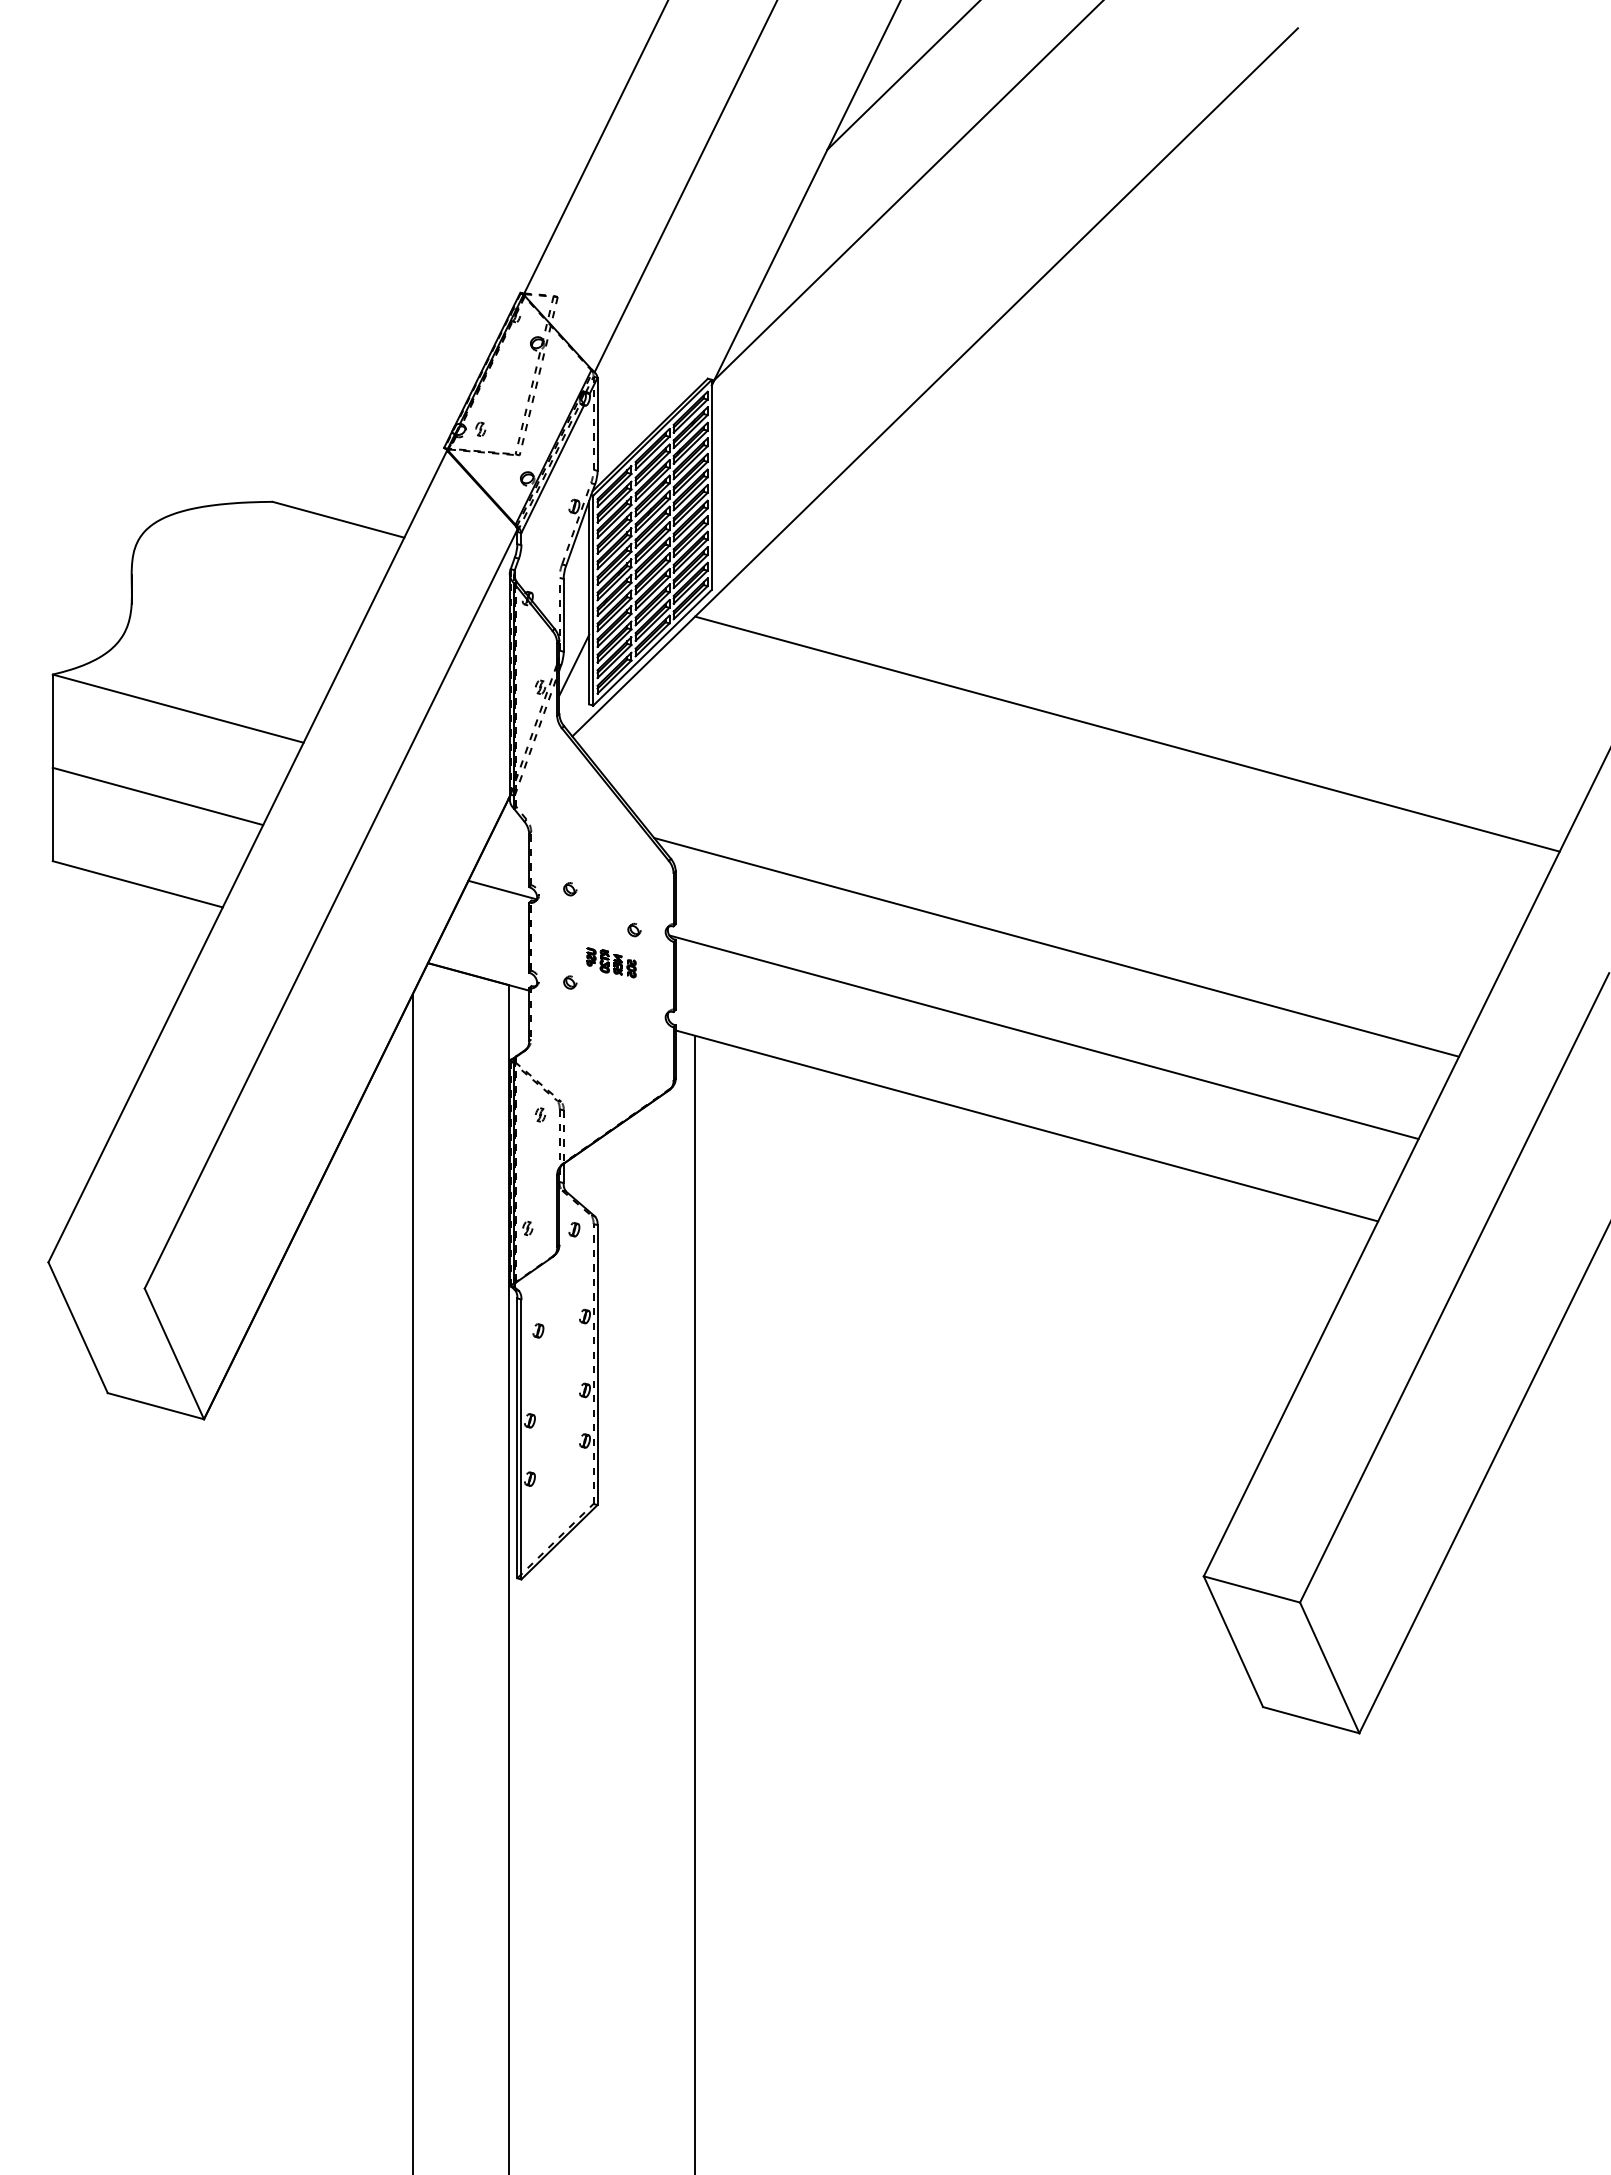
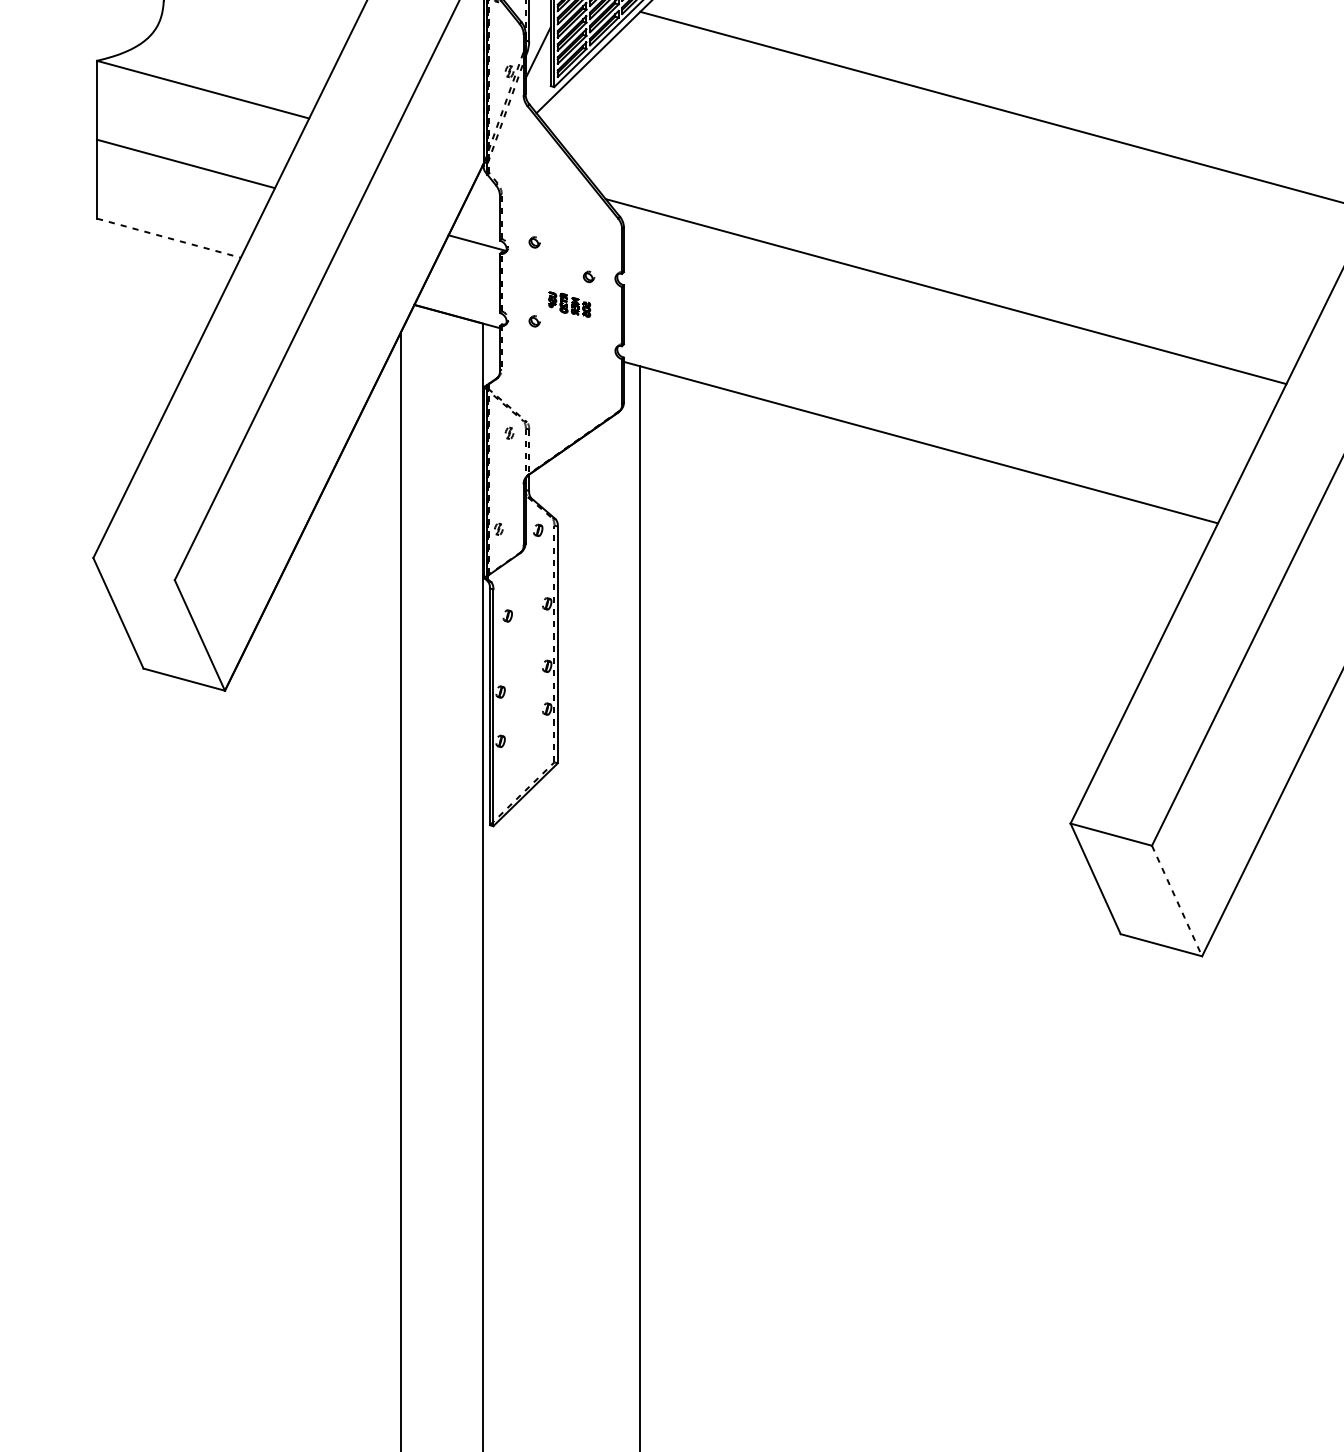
line: (138, 884) -> (169, 238), solid -> dashed
line: (1043, 1037) -> (934, 367), removed
line: (1329, 1667) -> (1176, 900), solid -> dashed

